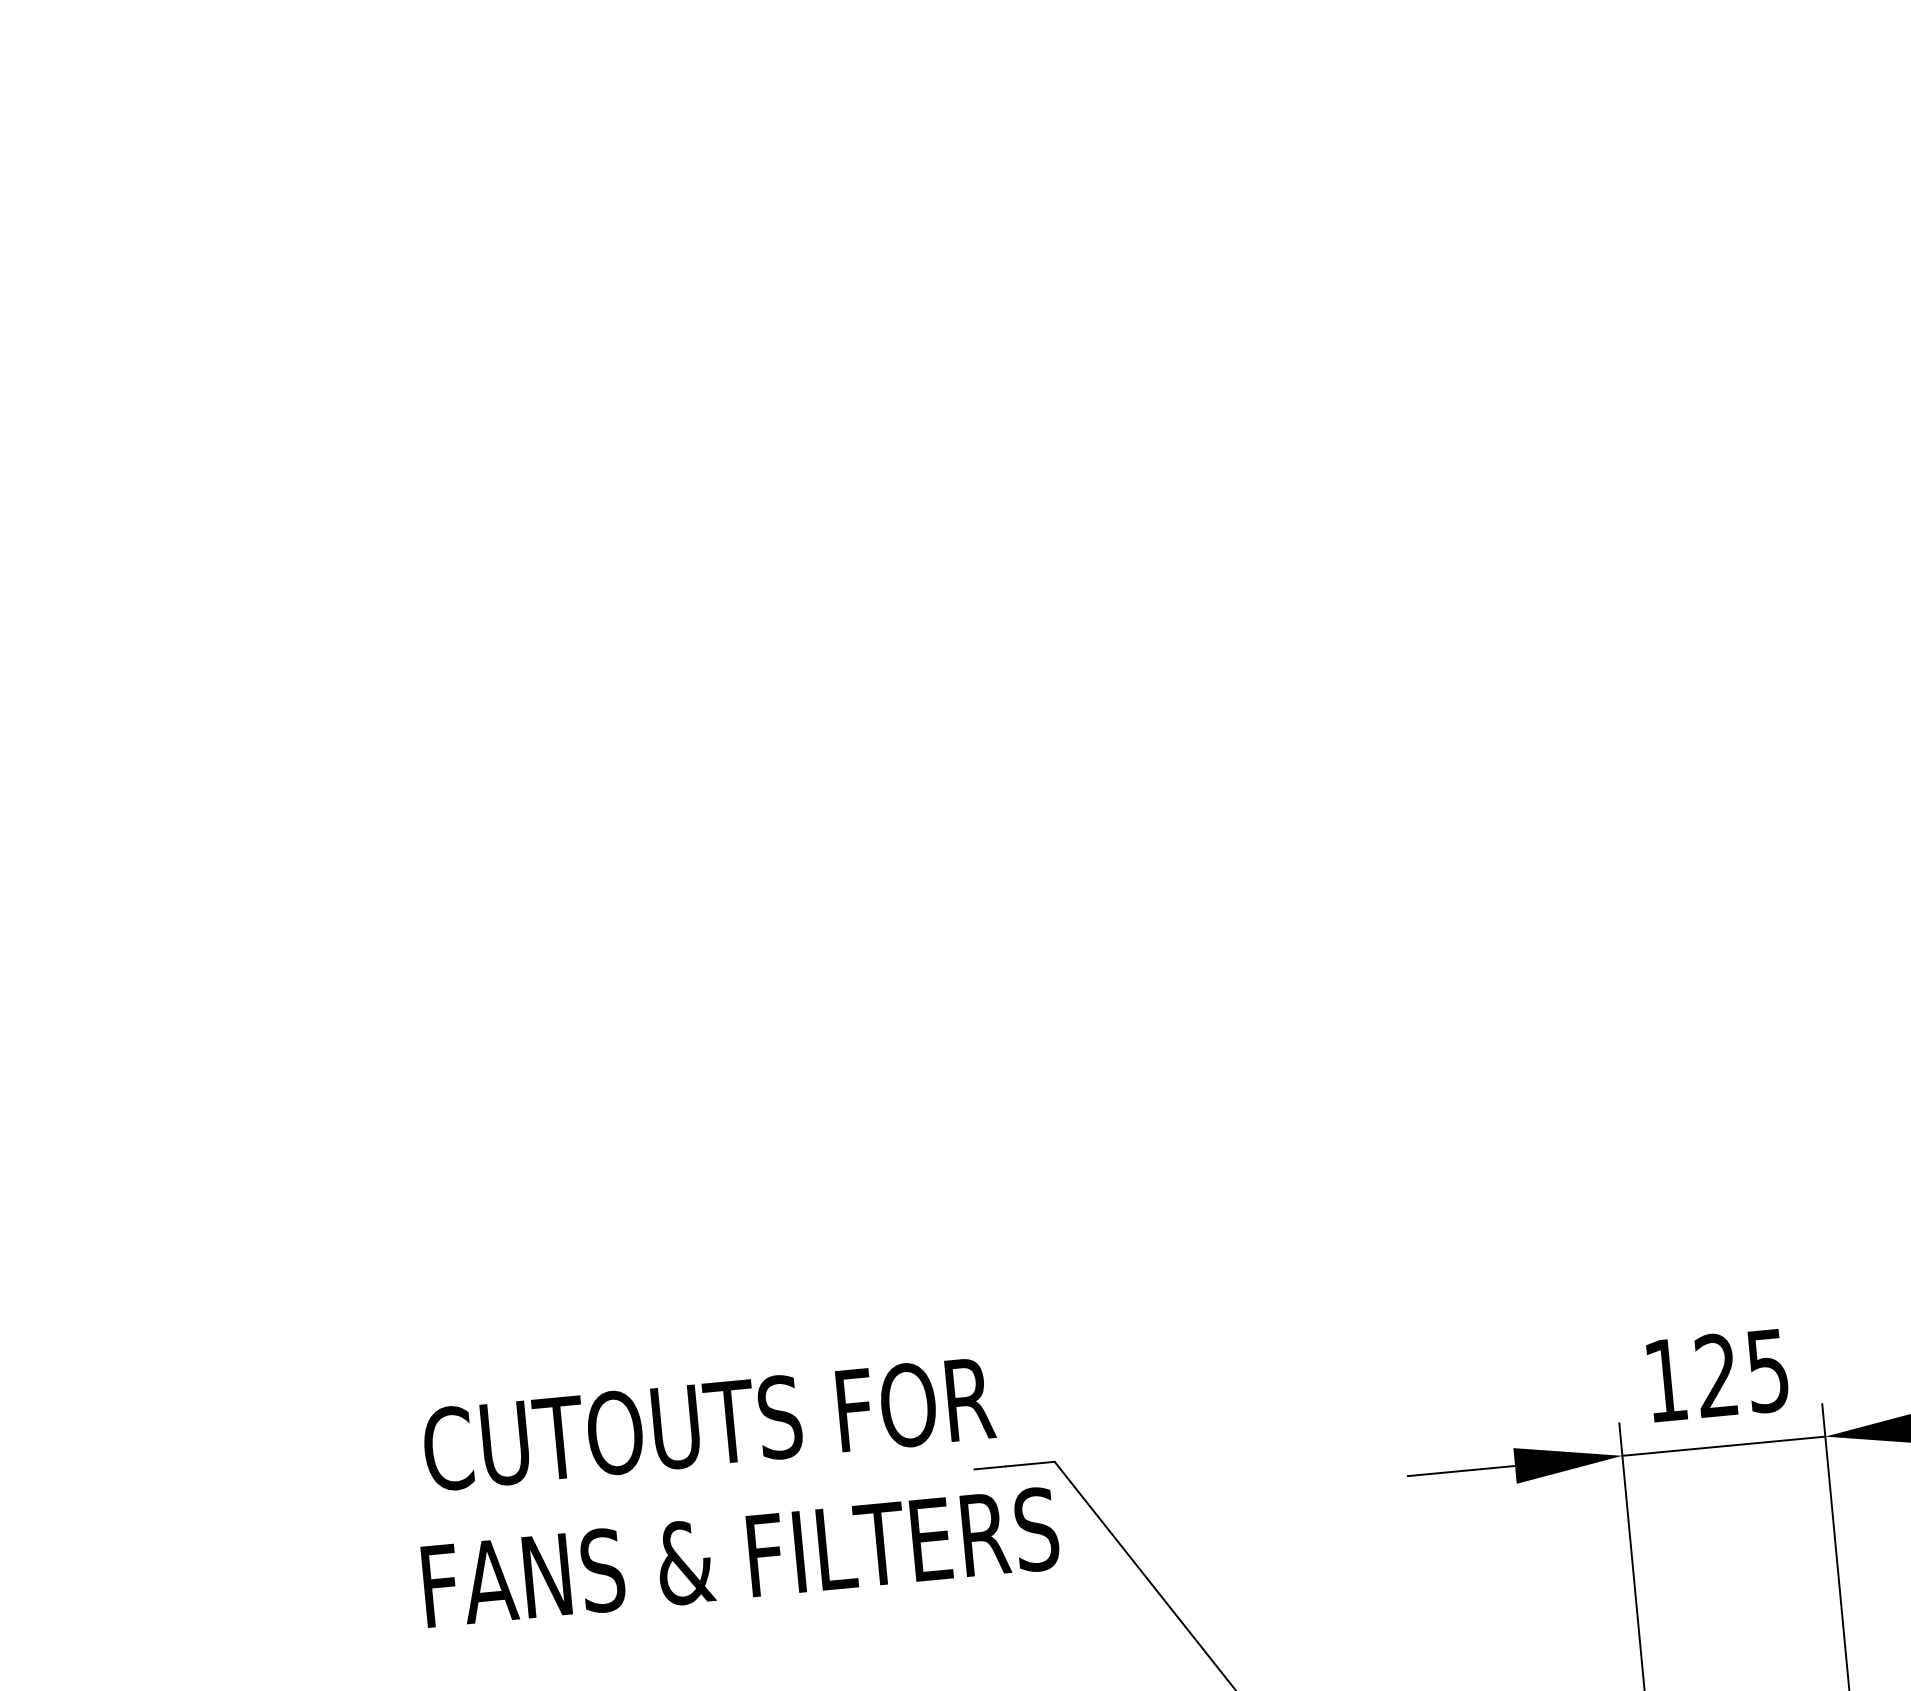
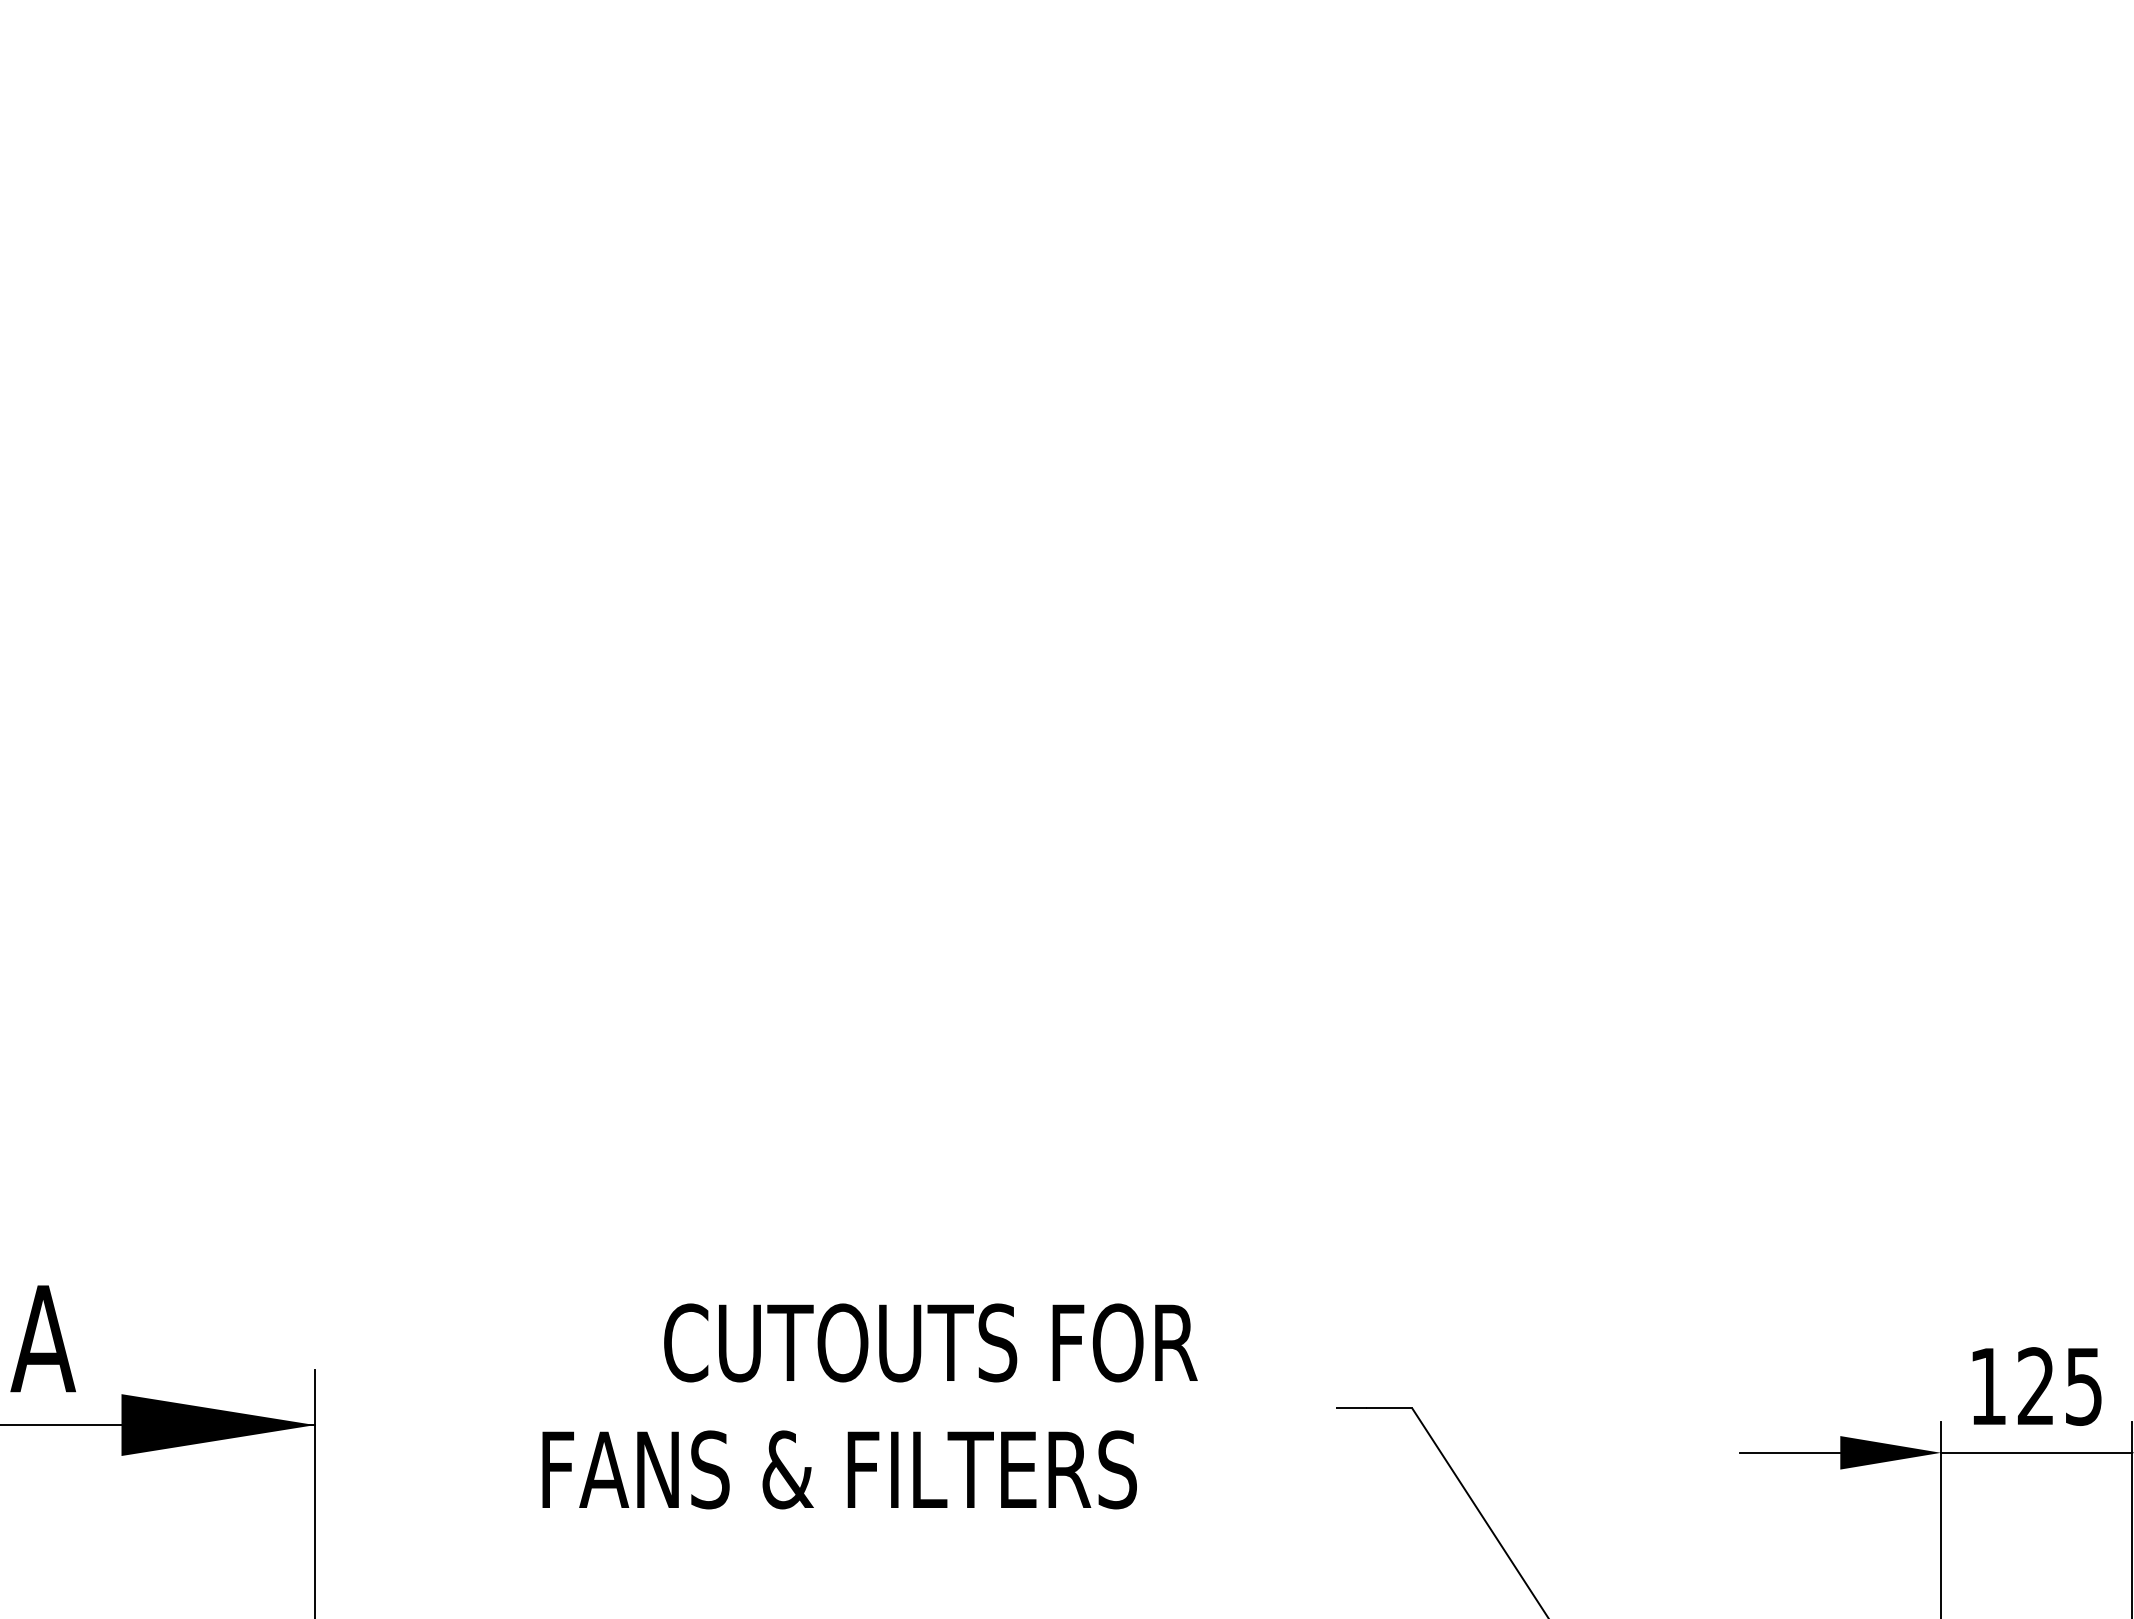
text: (708, 1423) -> (930, 1342), moved
text: (740, 1557) -> (839, 1469), moved

